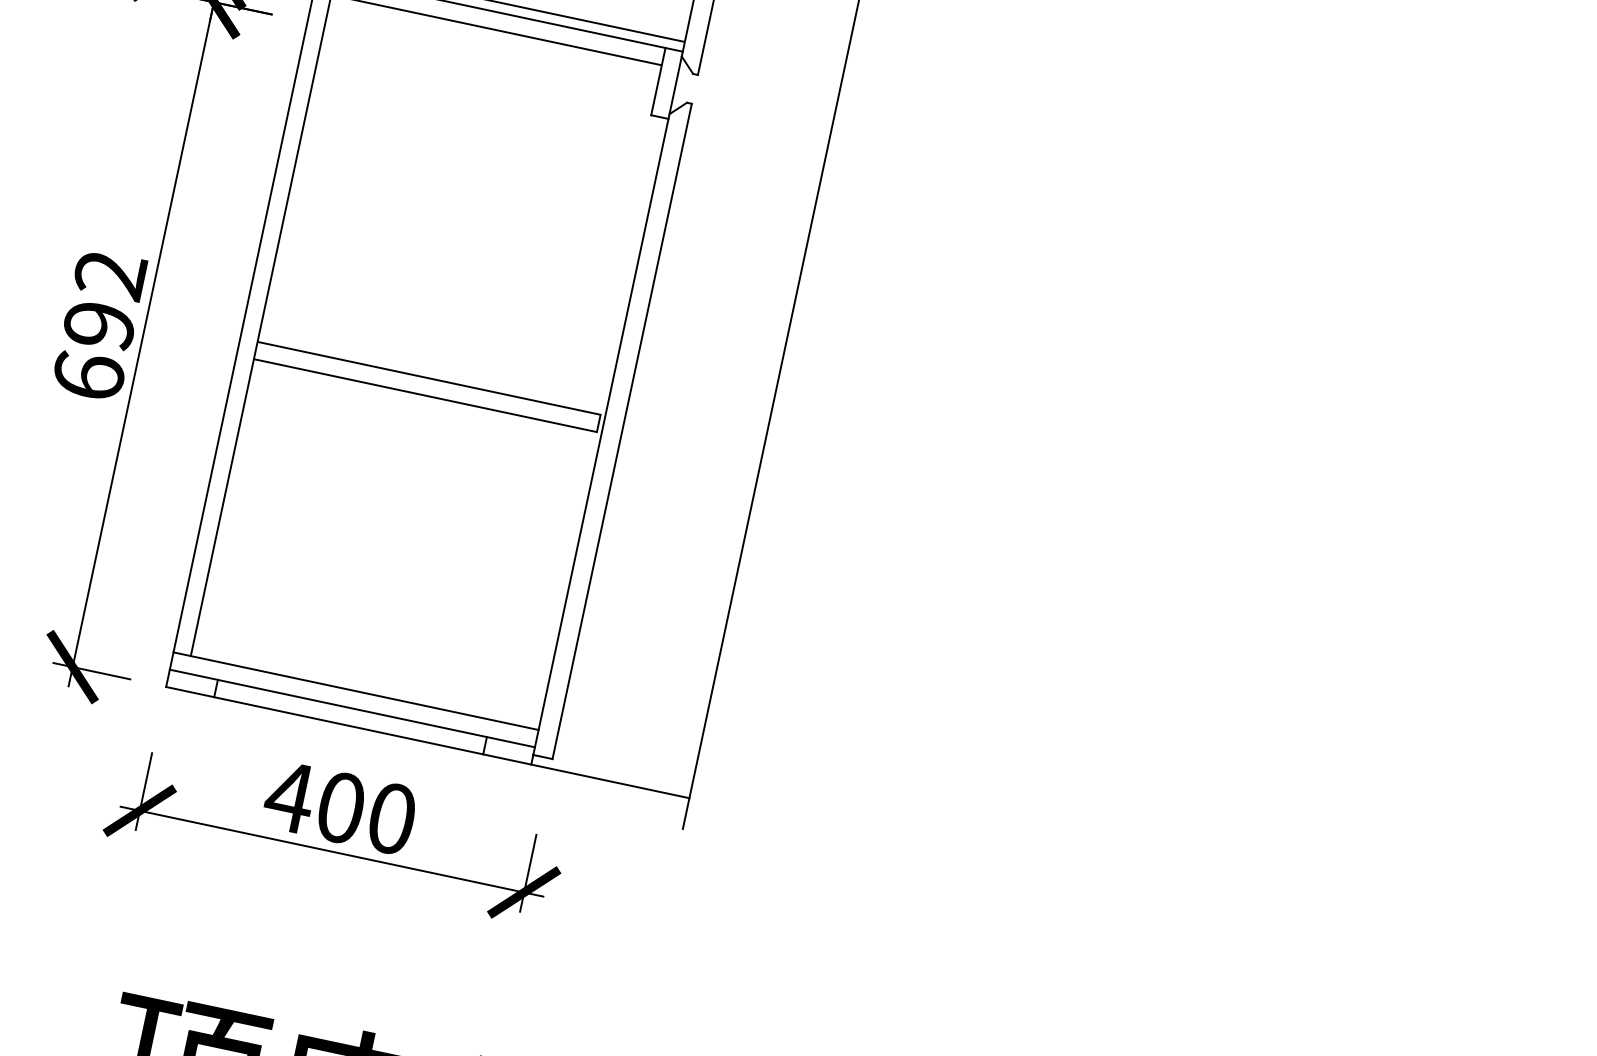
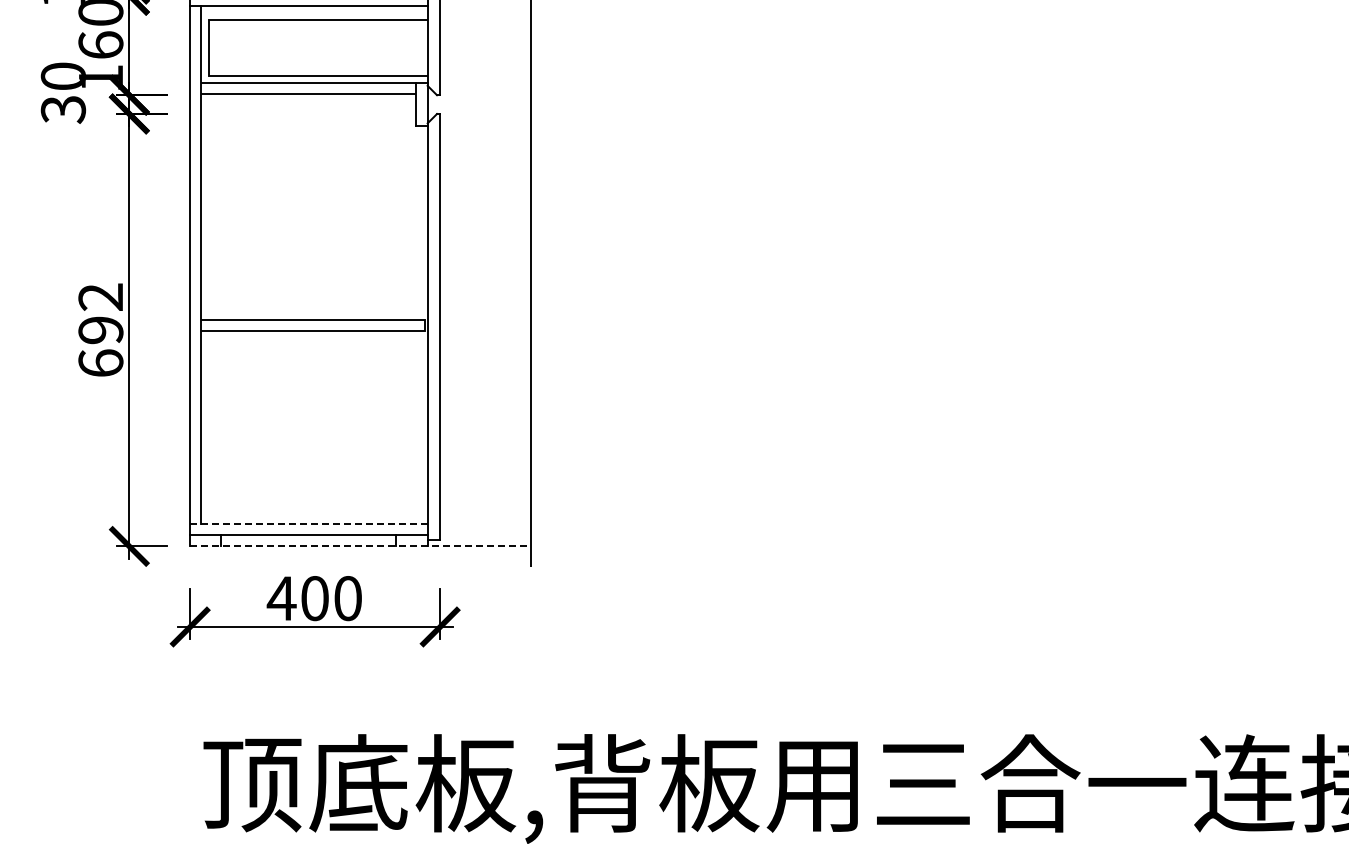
line: (355, 690) -> (308, 523), solid -> dashed
line: (427, 742) -> (360, 546), solid -> dashed

